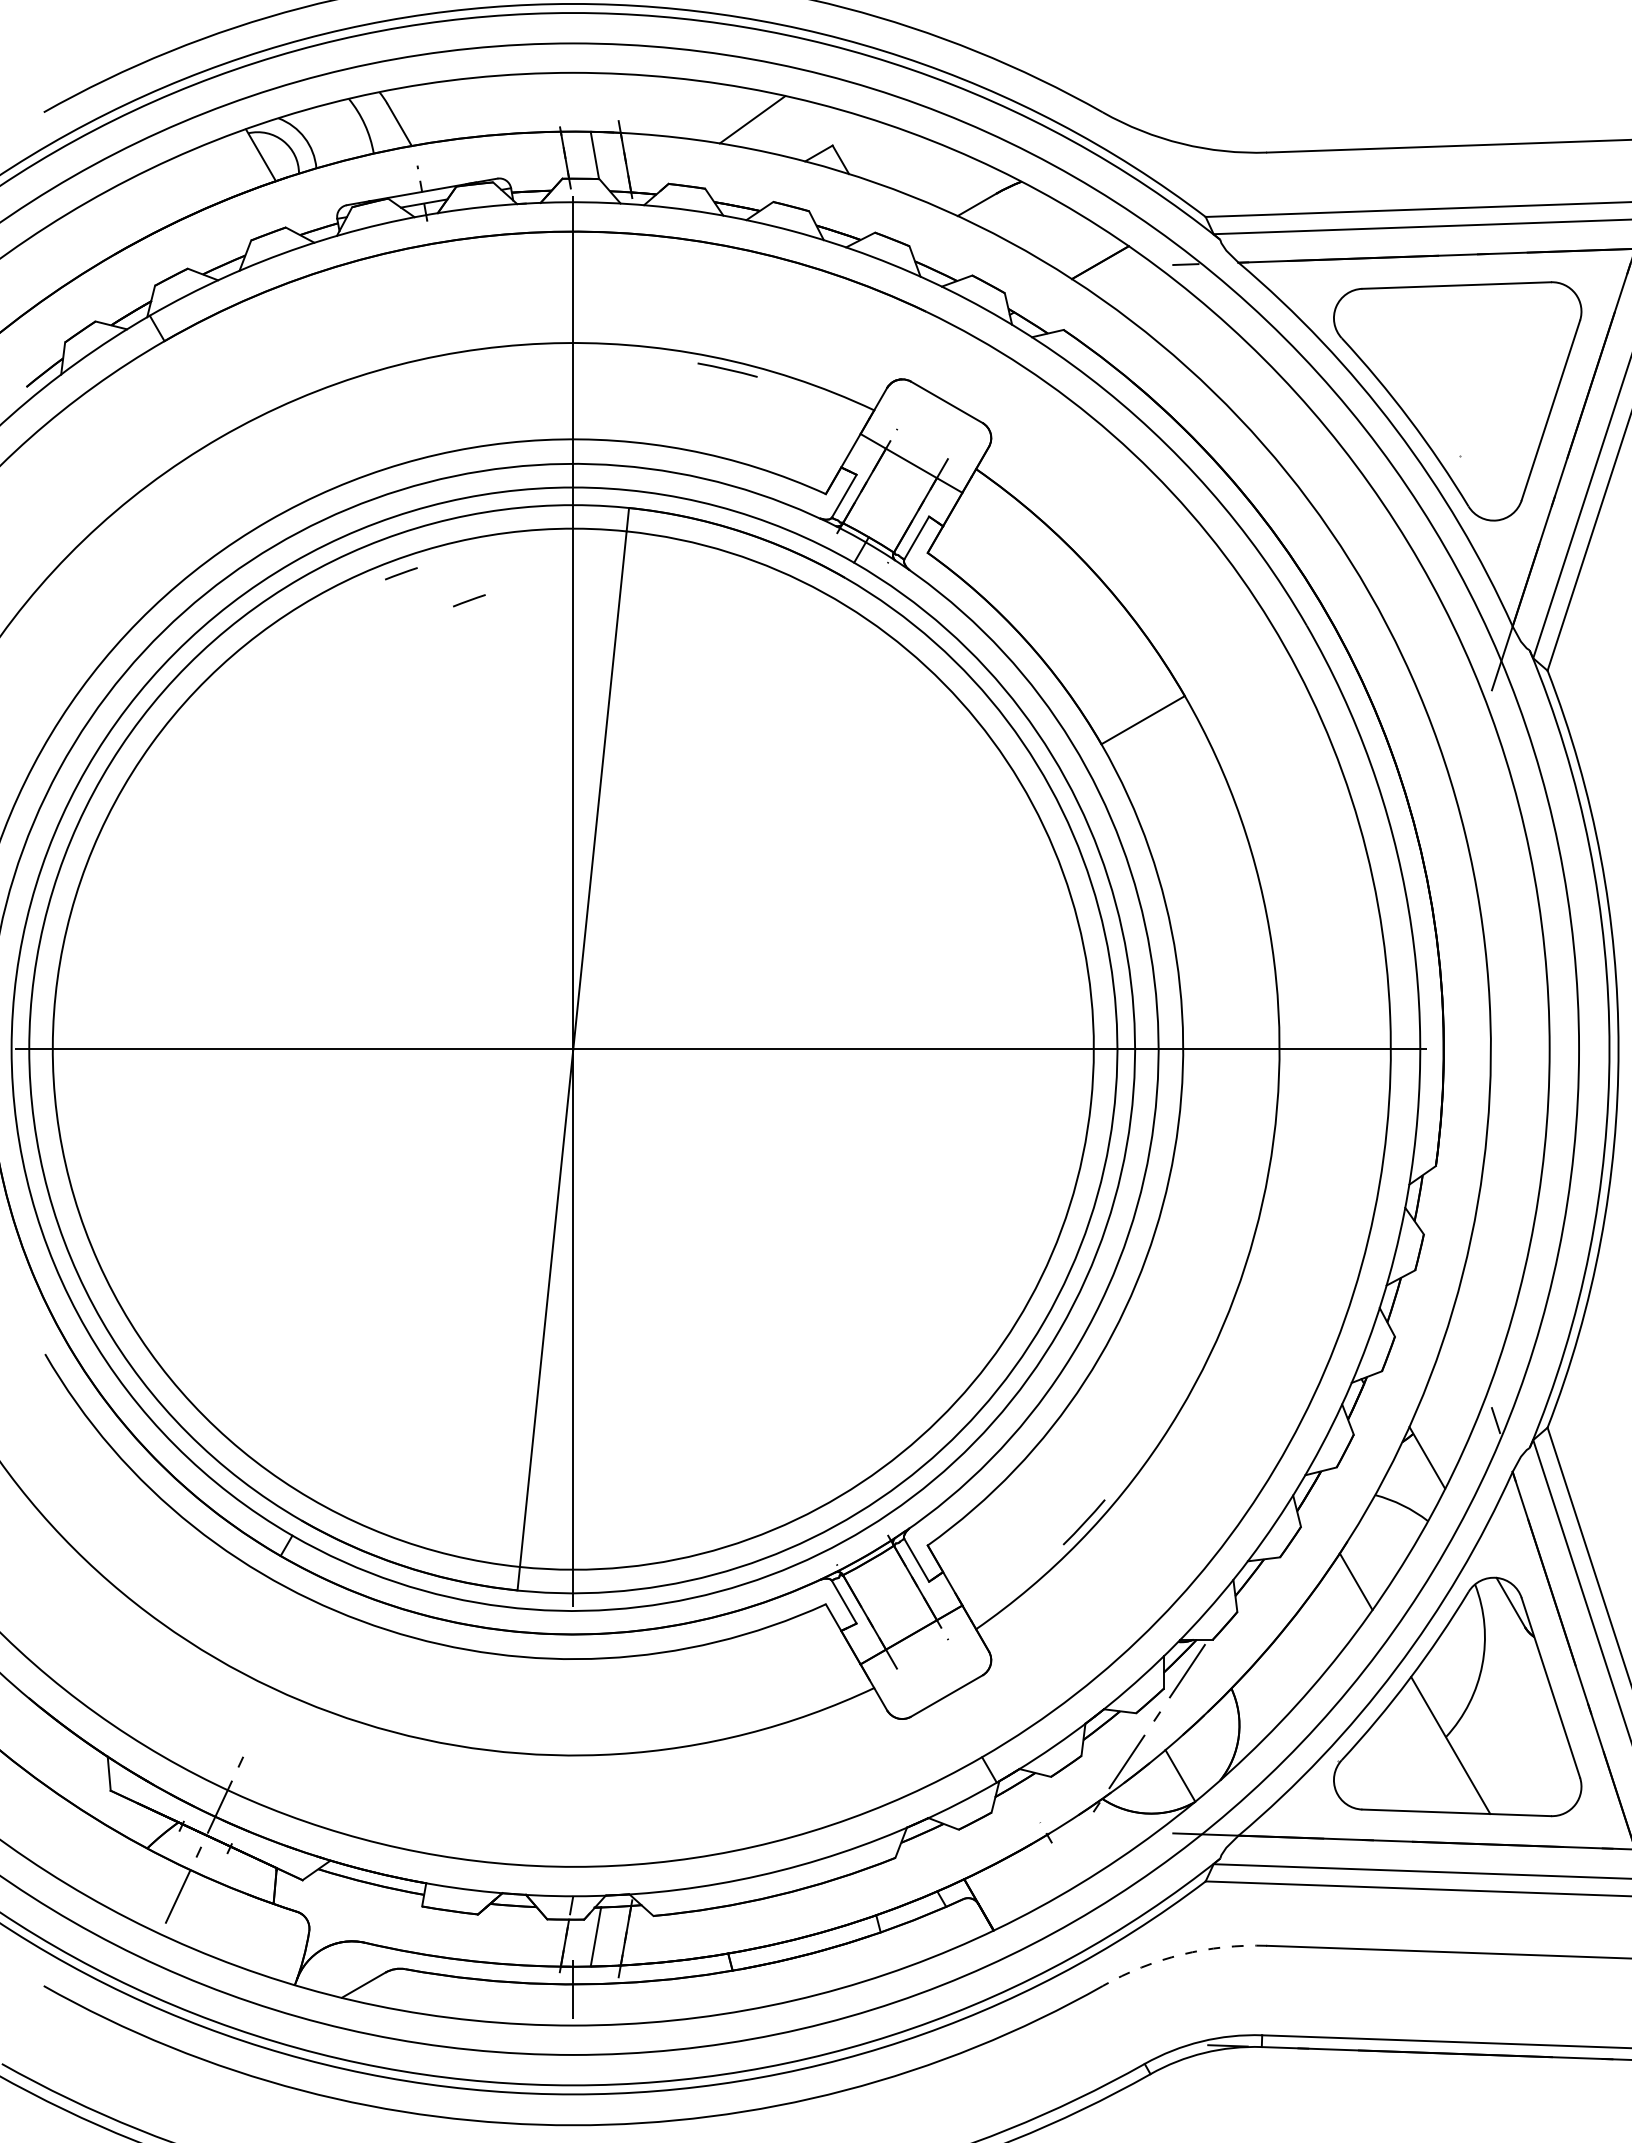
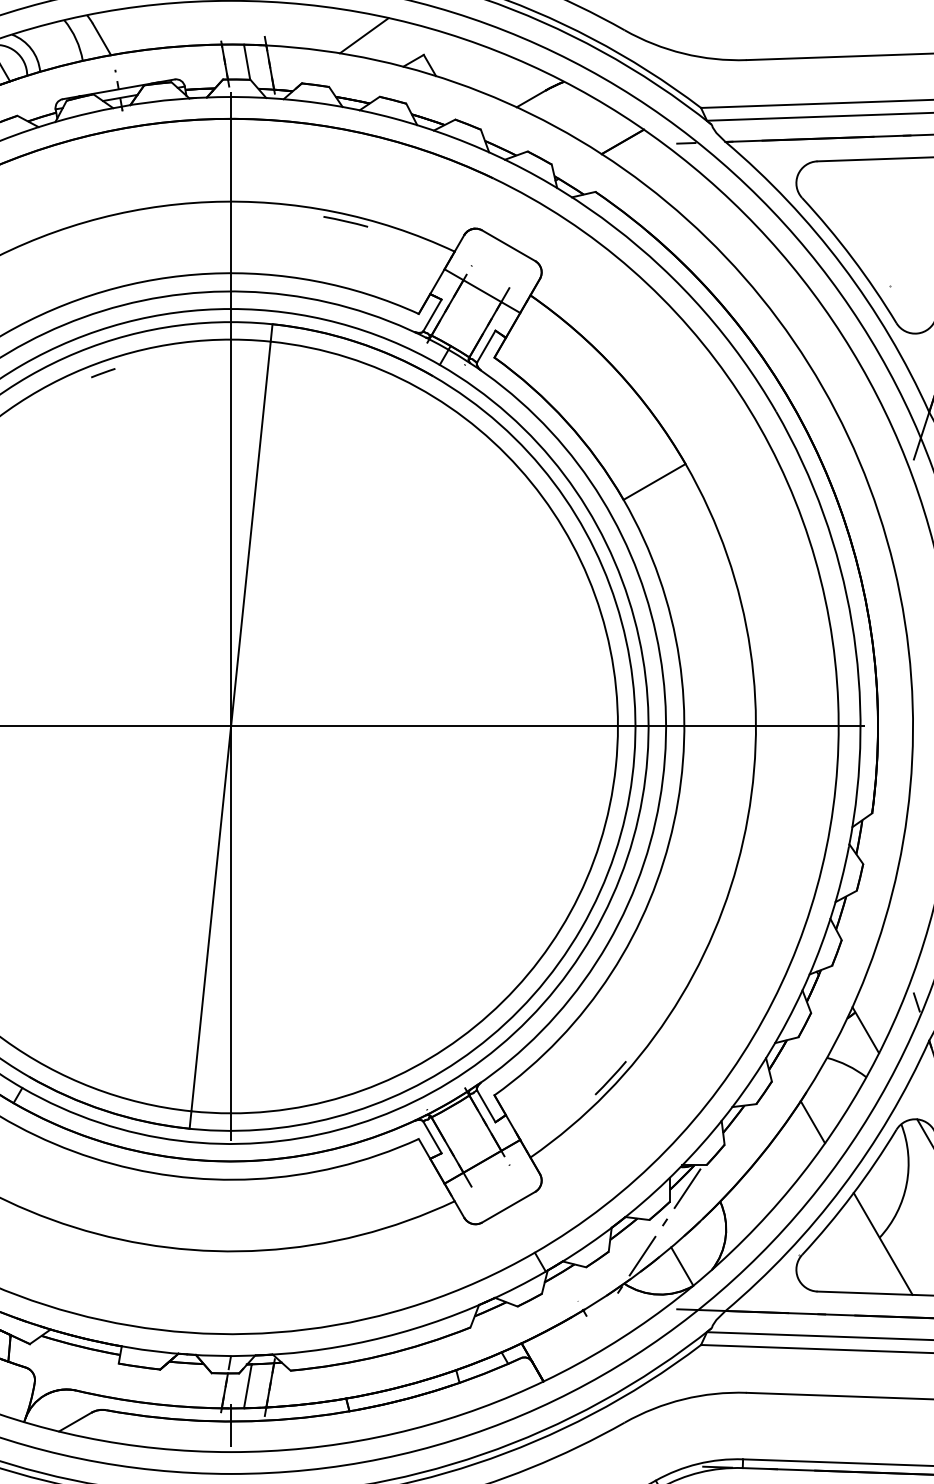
line: (469, 600) -> (153, 393), removed
arc: (1182, 1954) -> (683, 1399), dashed -> solid

